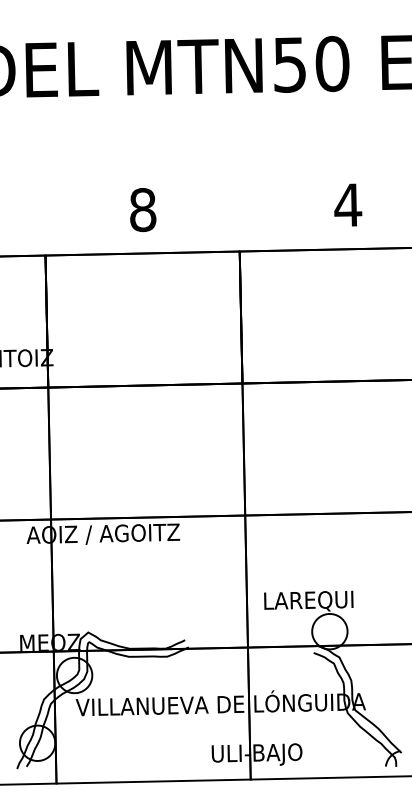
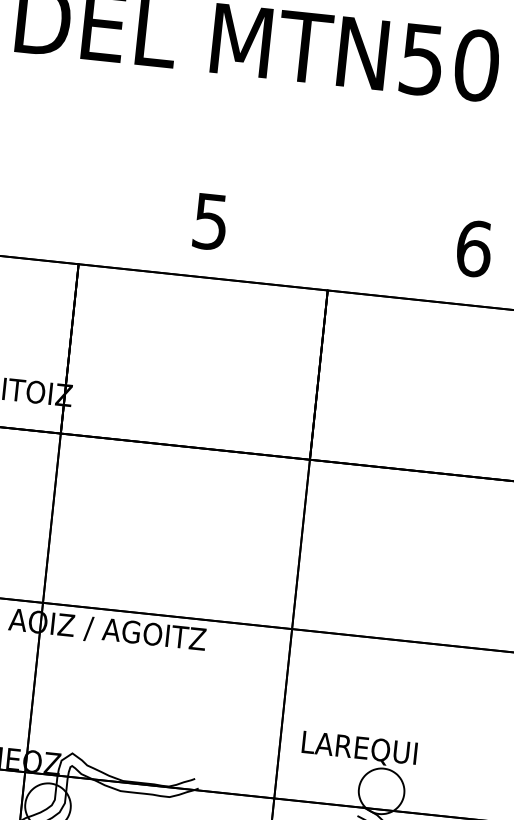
text: (348, 205) -> (474, 249), 4 -> 6
text: (143, 210) -> (211, 222), 8 -> 5

